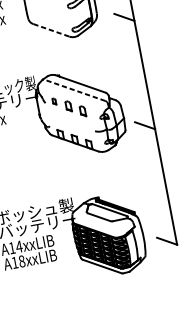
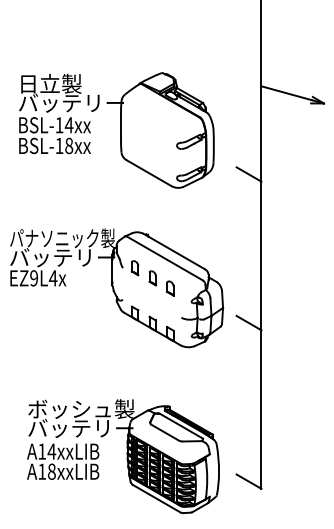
line: (51, 30) -> (149, 173), dashed -> solid
line: (74, 90) -> (164, 258), dashed -> solid
part: (53, 101) -> (134, 268), size x1.67

